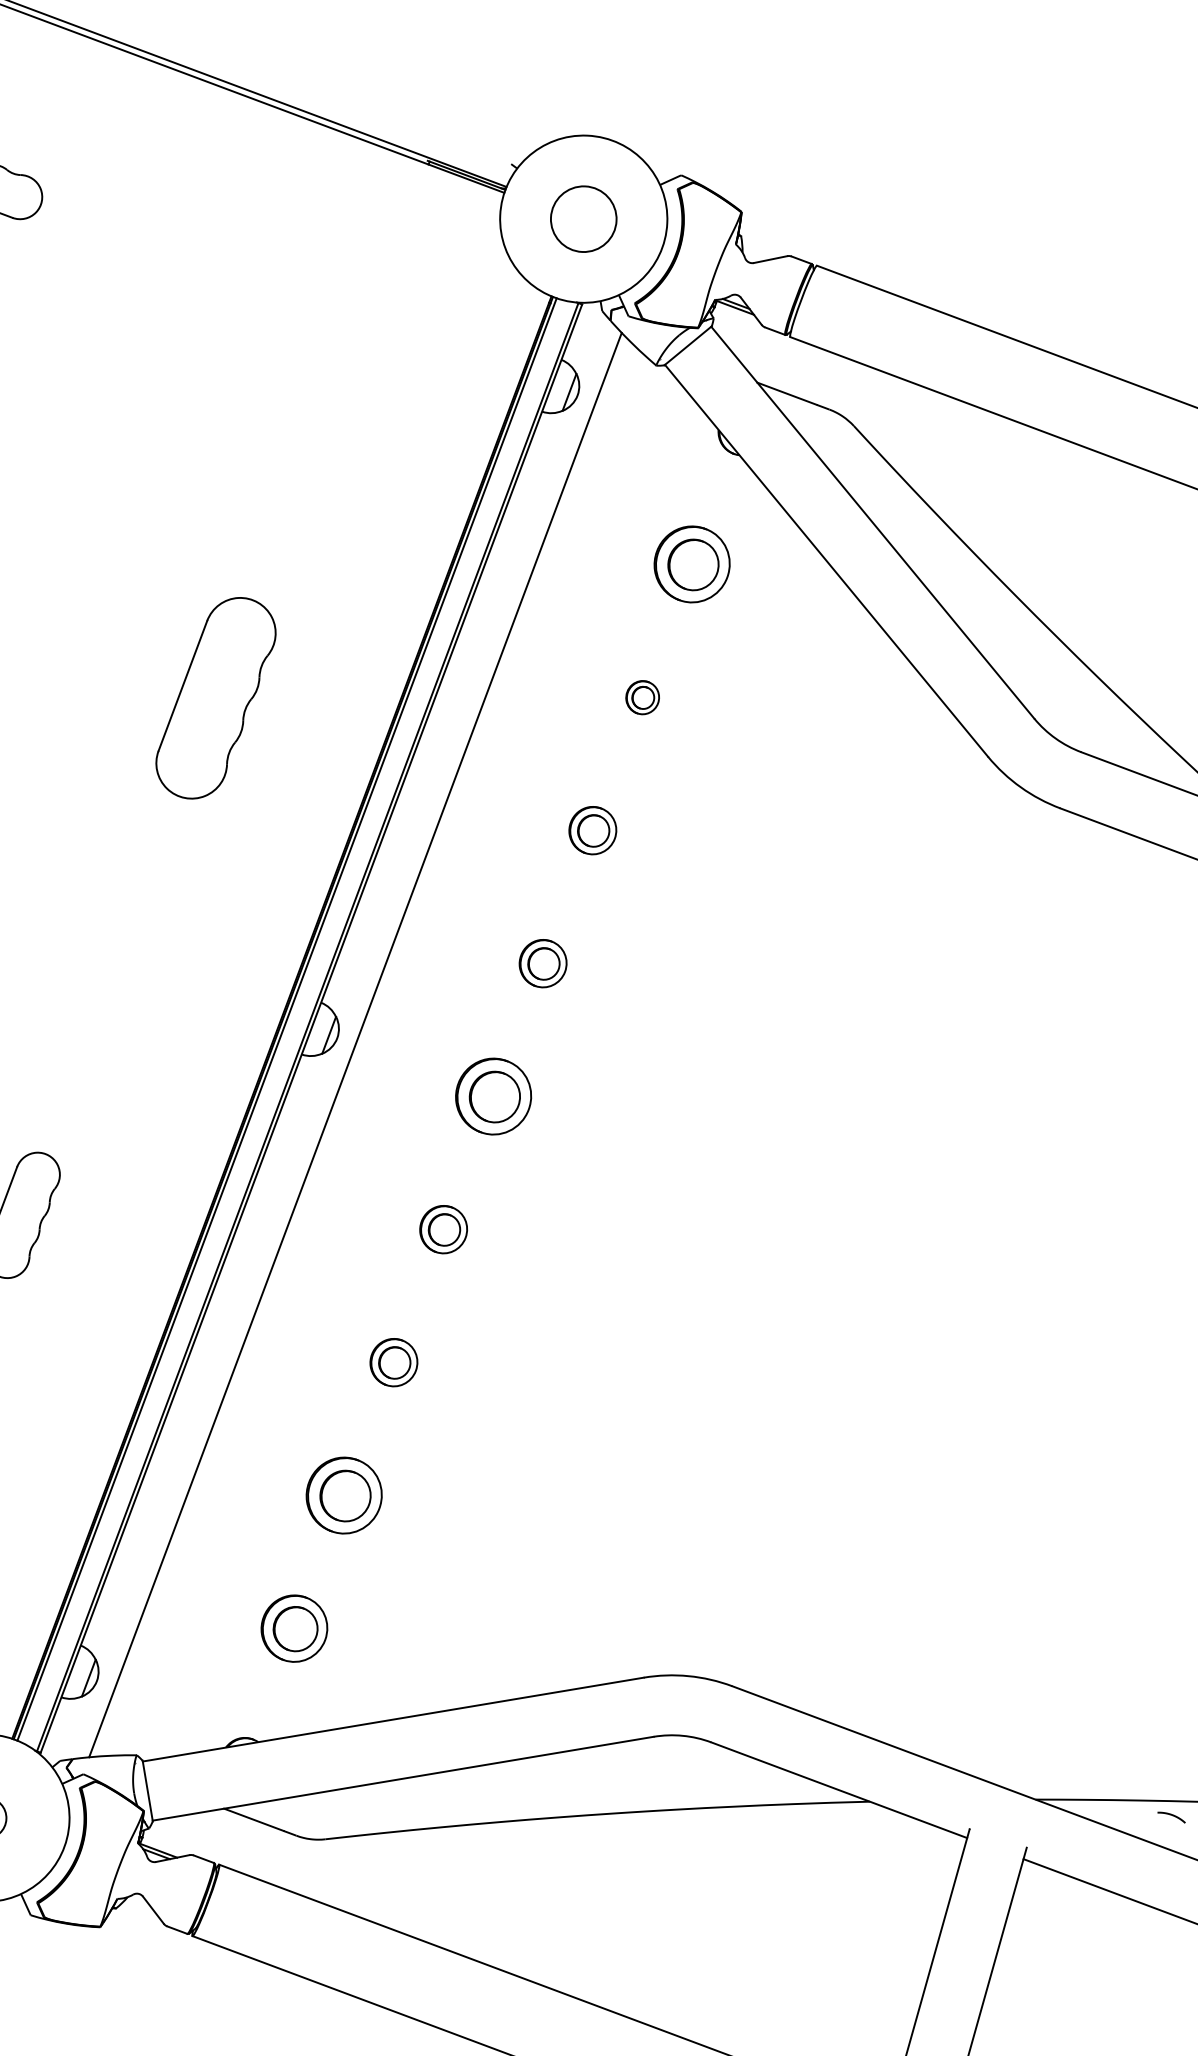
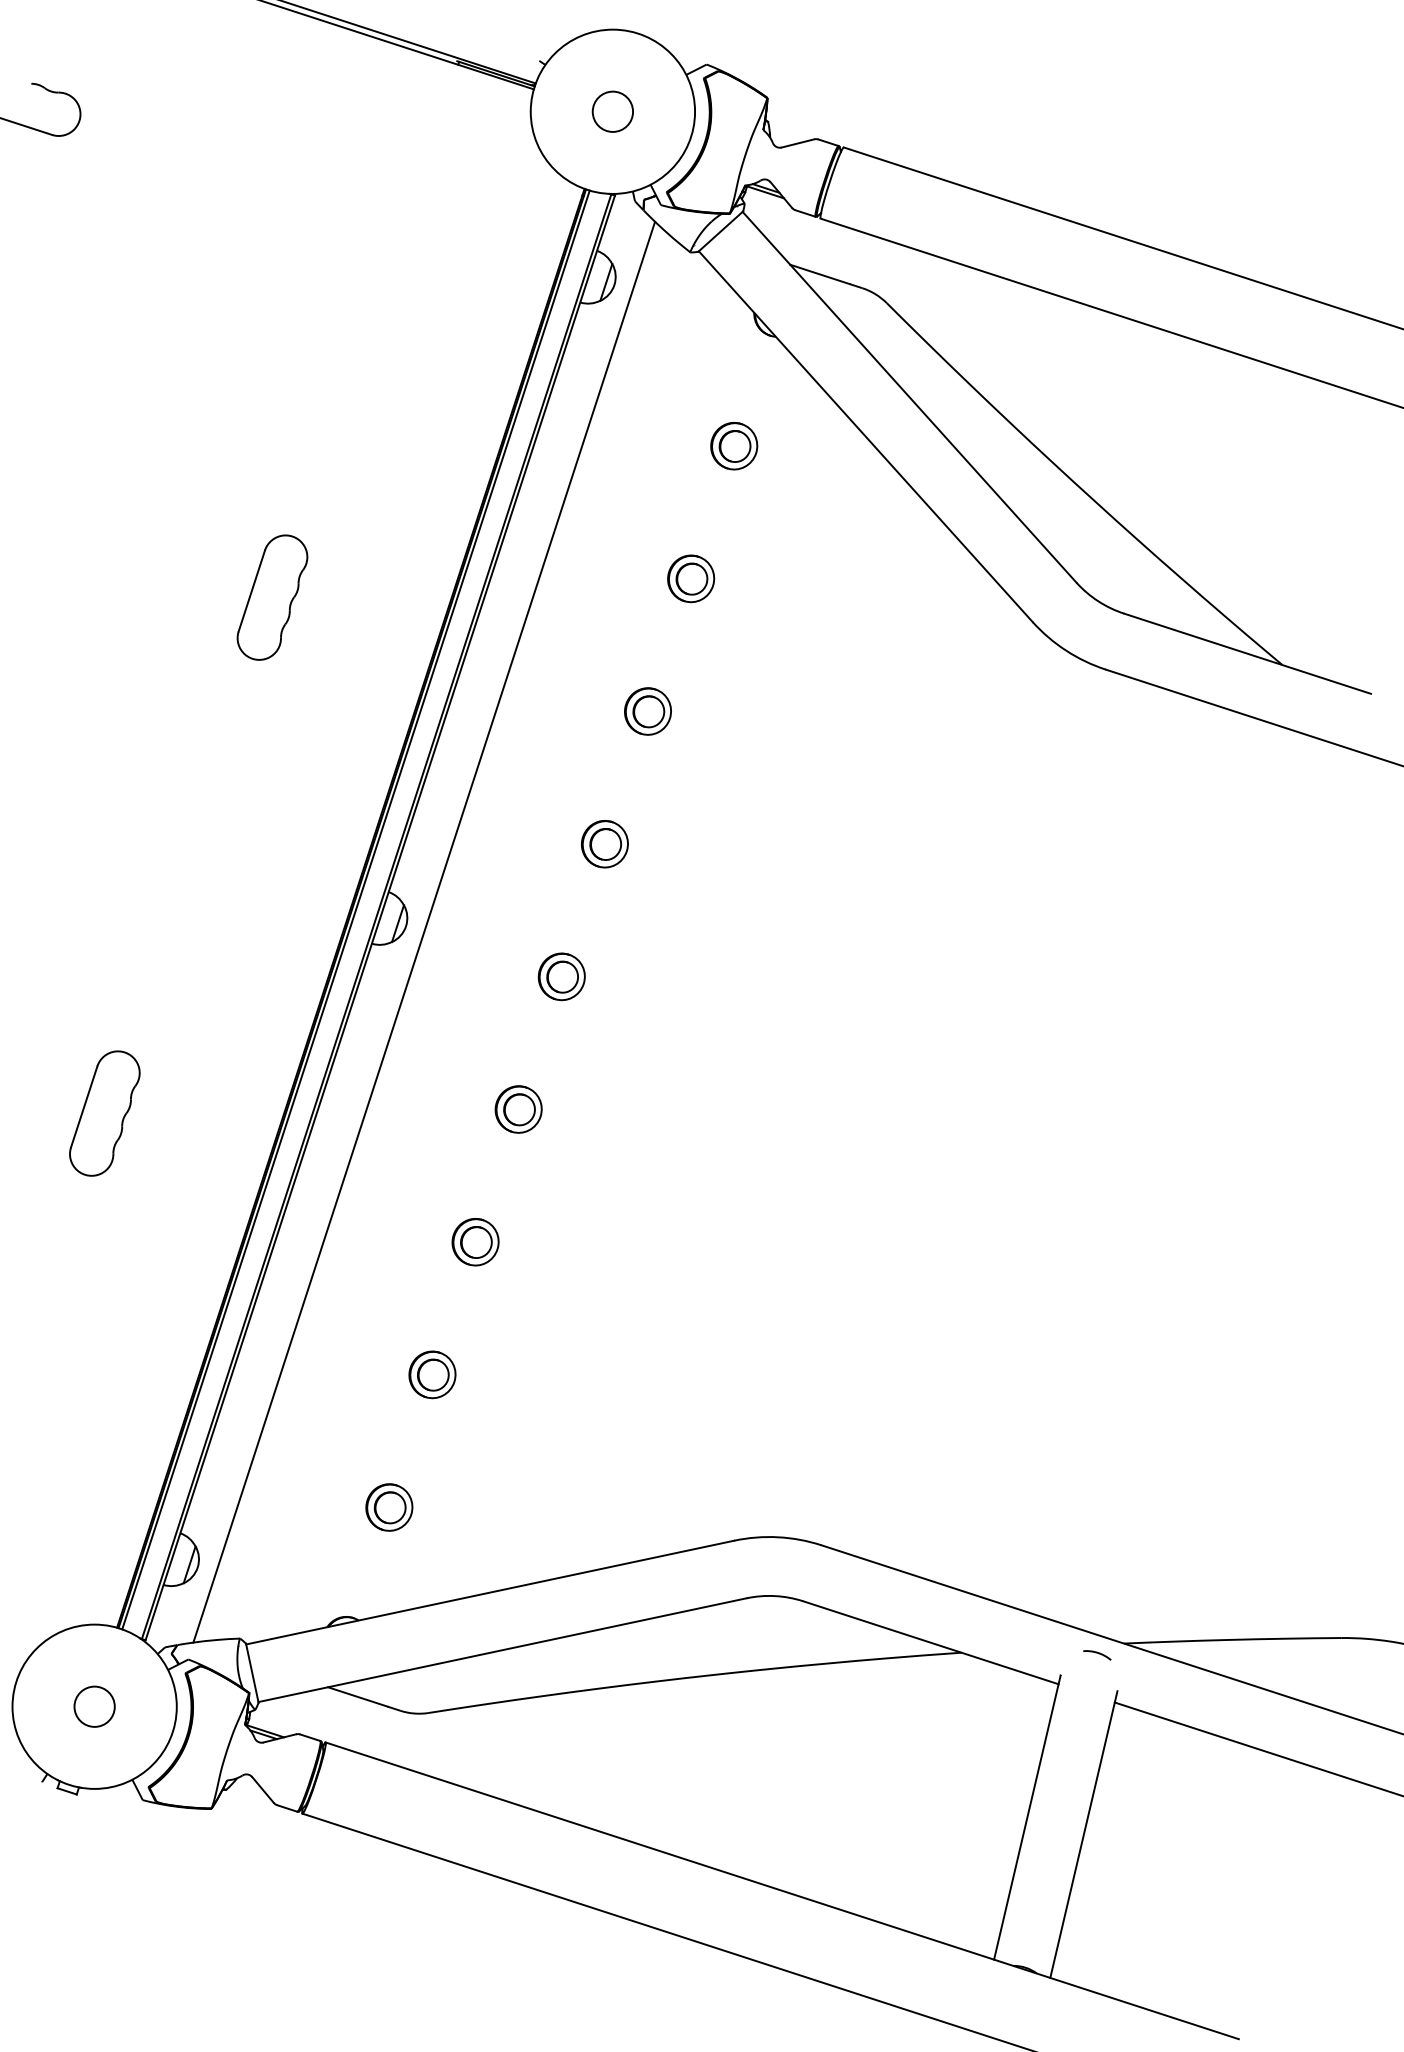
circle: (583, 218) -> (612, 111), size x0.62
part: (692, 564) -> (734, 446), size x0.62
part: (642, 697) -> (691, 578), size x1.43
part: (216, 698) -> (272, 597), size x0.62
part: (493, 1096) -> (561, 976), size x0.62
part: (344, 1495) -> (432, 1374), size x0.62
part: (294, 1628) -> (389, 1507), size x0.71
curve: (1171, 1815) -> (1097, 1653), moved

